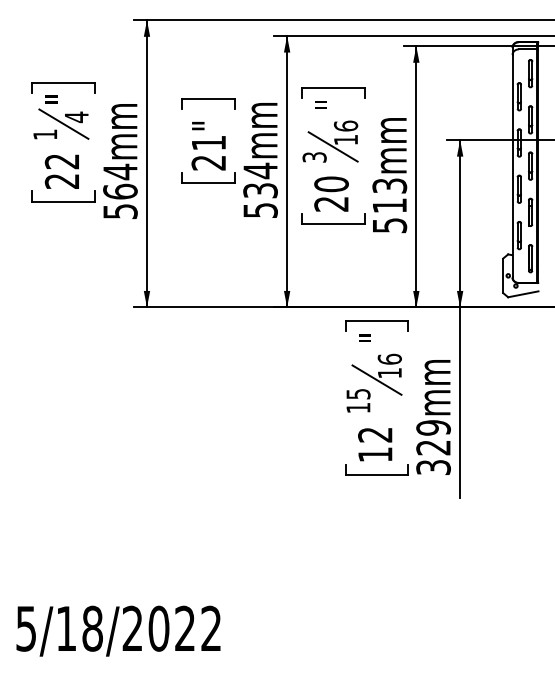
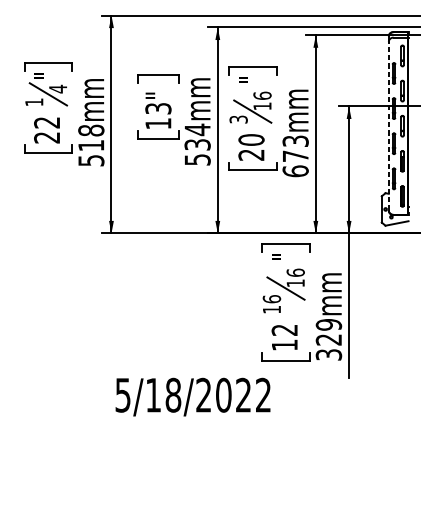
text: (208, 152) -> (158, 115), 21" -> 13"
line: (512, 165) -> (388, 125), solid -> dashed
text: (120, 181) -> (91, 137), 564mm -> 518mm
text: (389, 215) -> (295, 163), 513mm -> 673mm
text: (358, 393) -> (271, 298), 15 -> 16
text: (118, 630) -> (193, 396), moved

